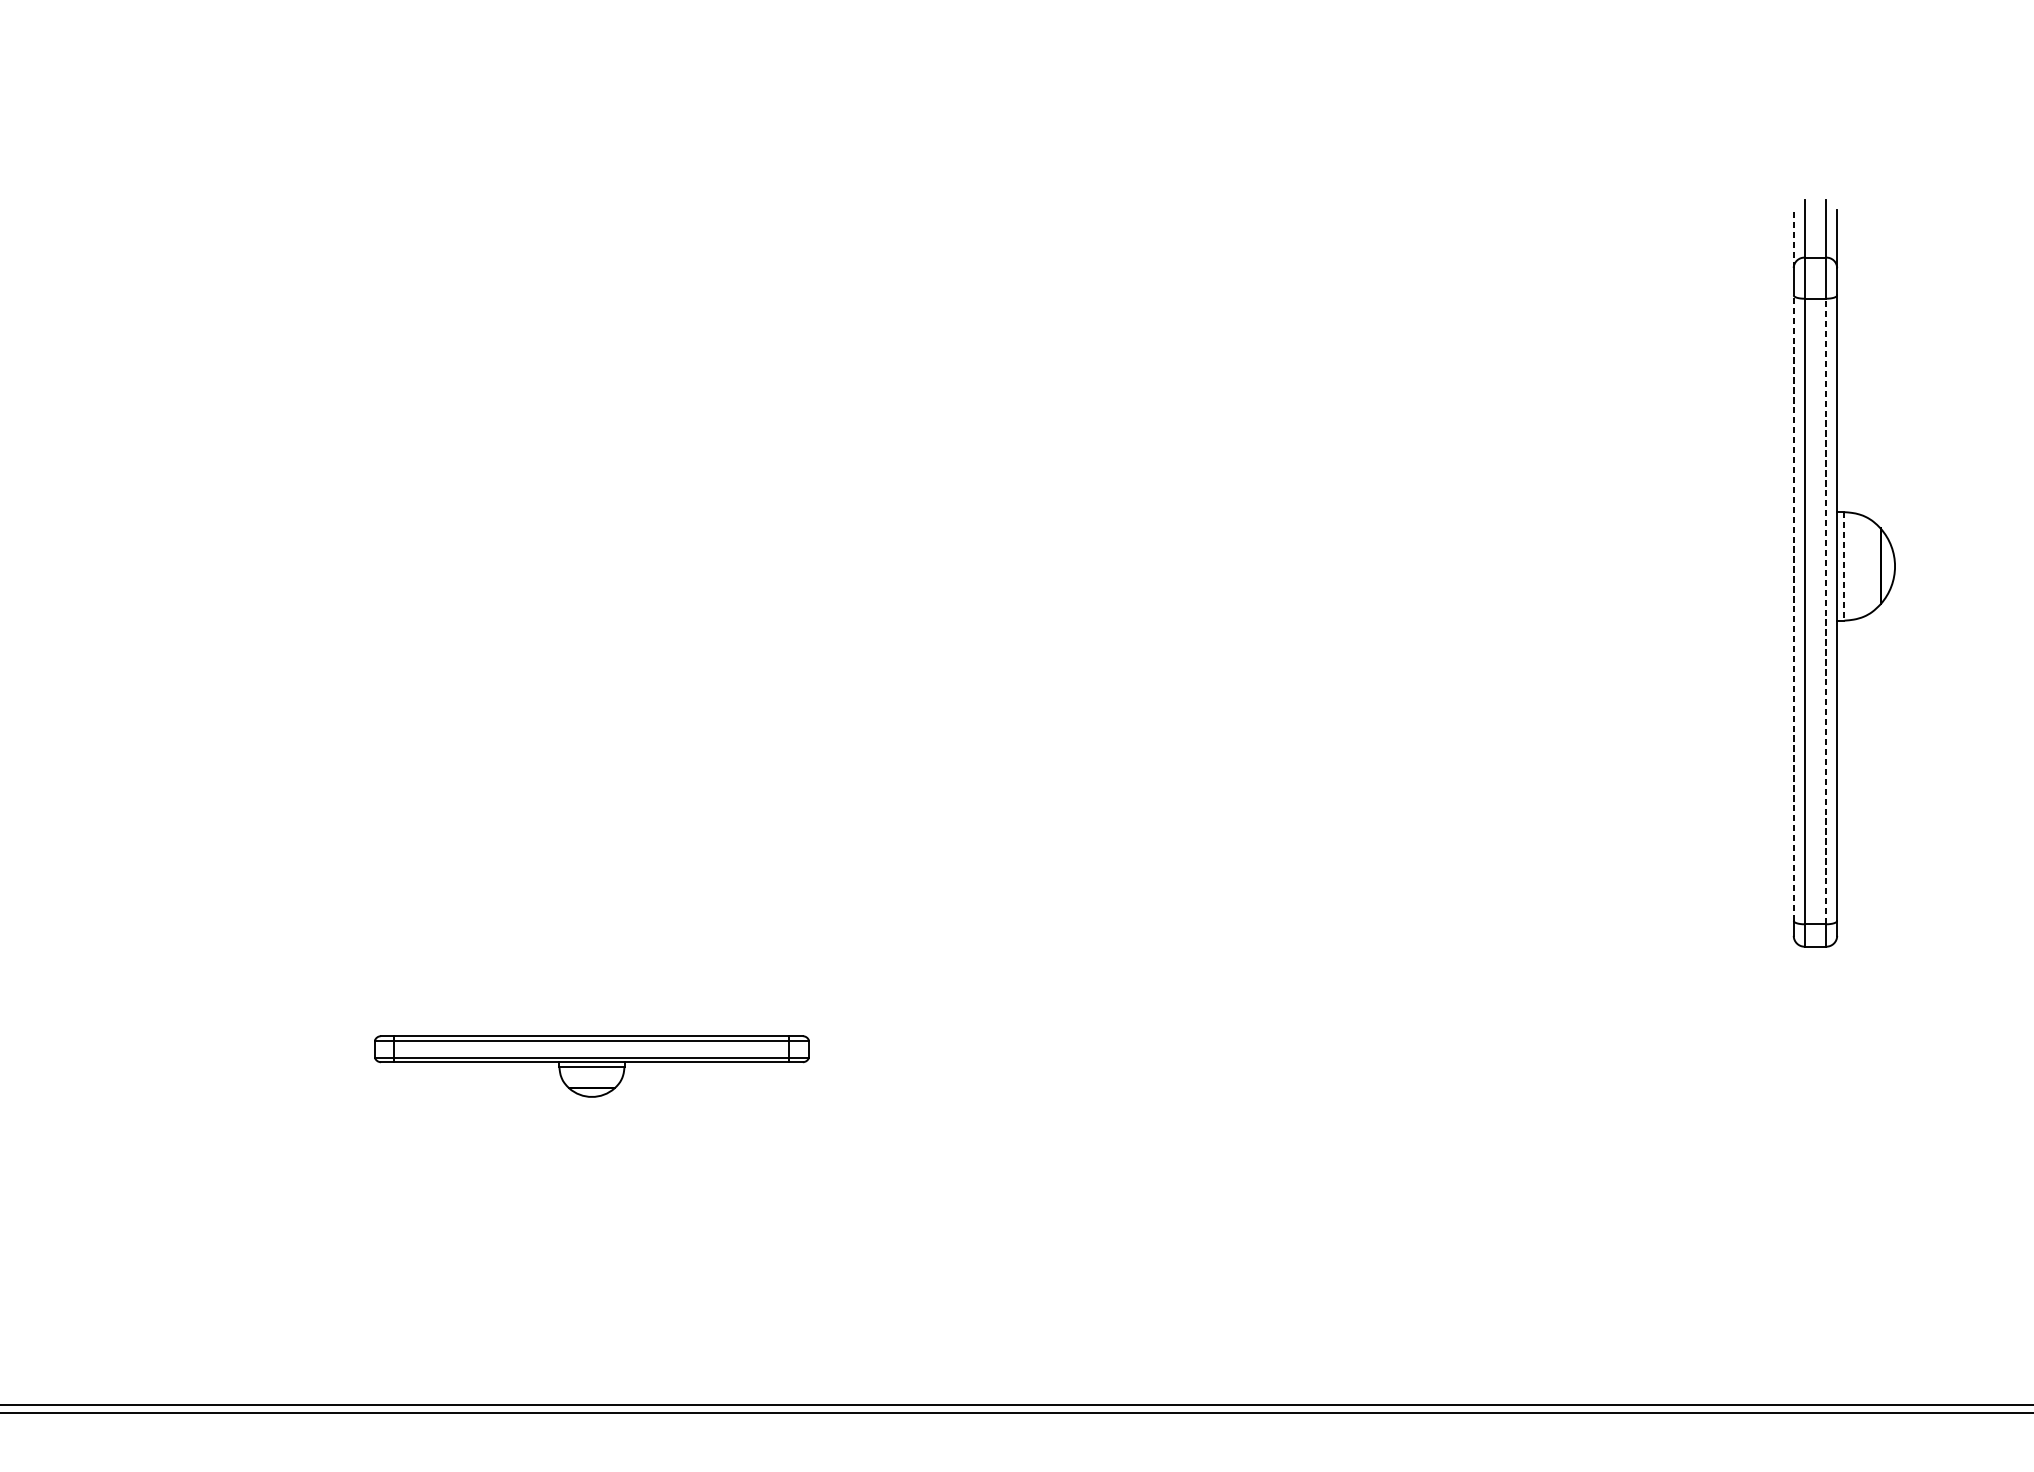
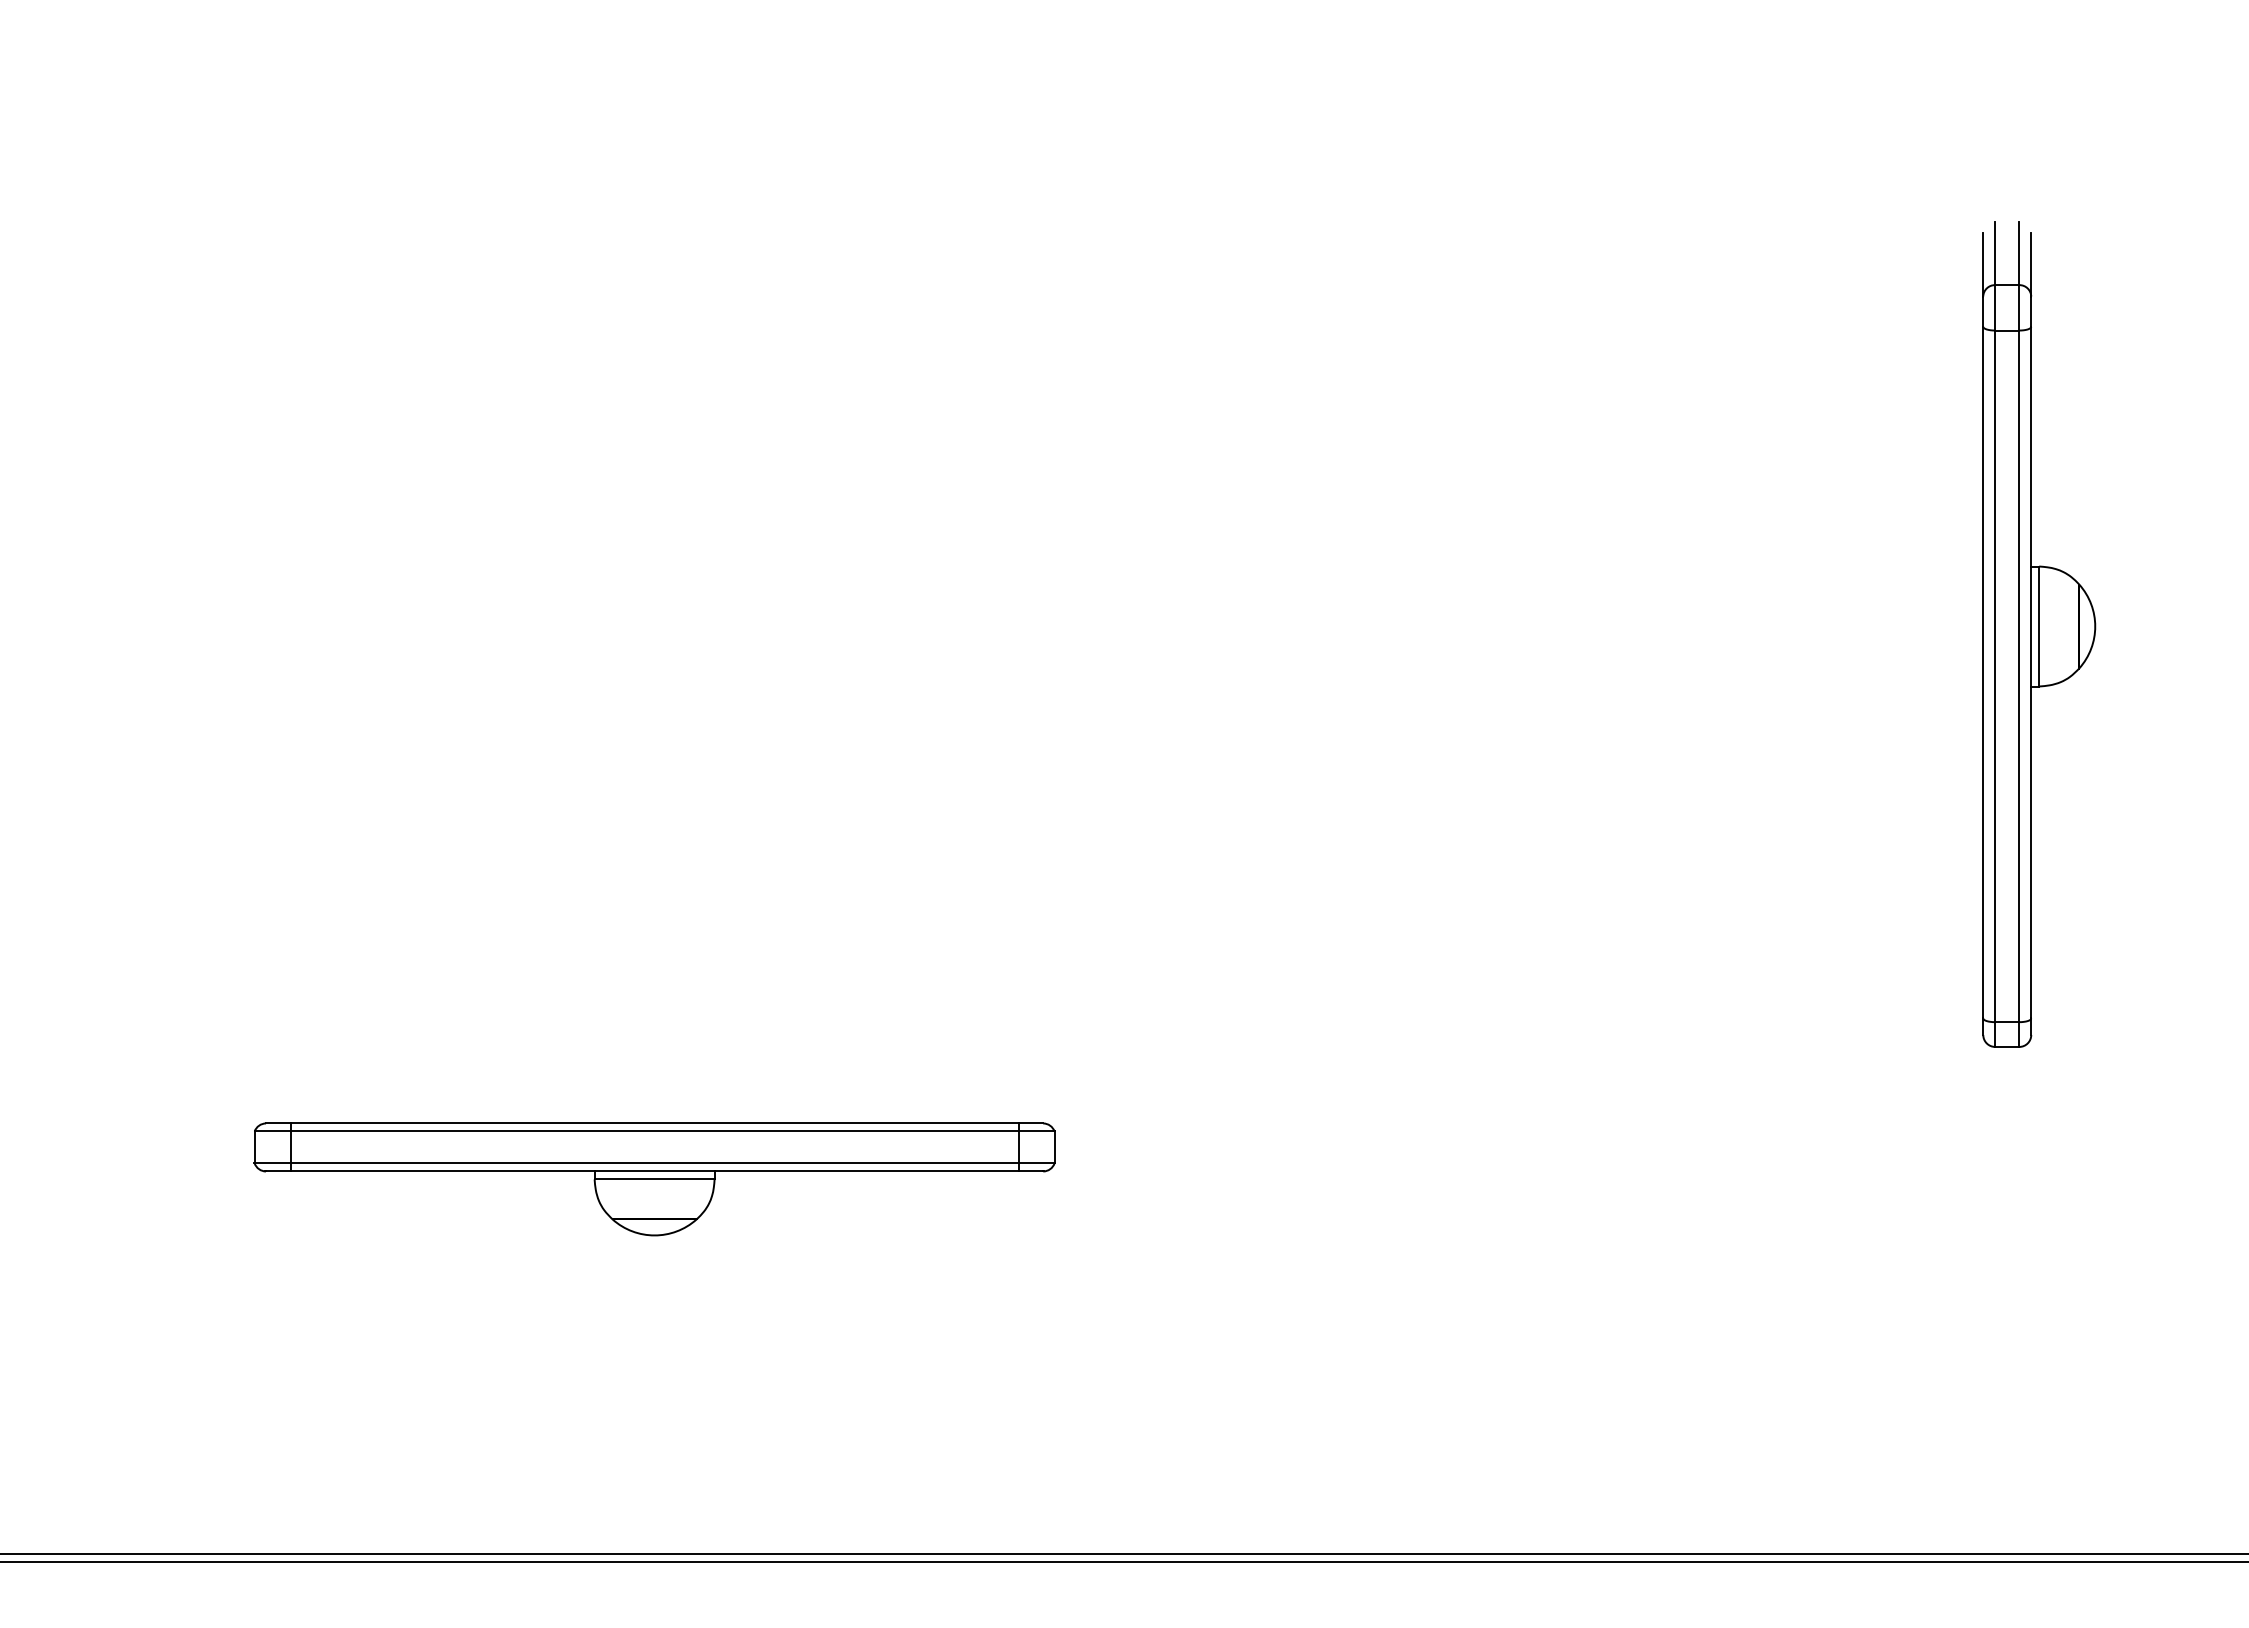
line: (1793, 238) -> (1983, 264), dashed -> solid
line: (1844, 566) -> (2039, 626), dashed -> solid
line: (1793, 608) -> (1983, 672), dashed -> solid
line: (1826, 611) -> (2019, 676), dashed -> solid
part: (591, 1066) -> (654, 1179), size x1.67

